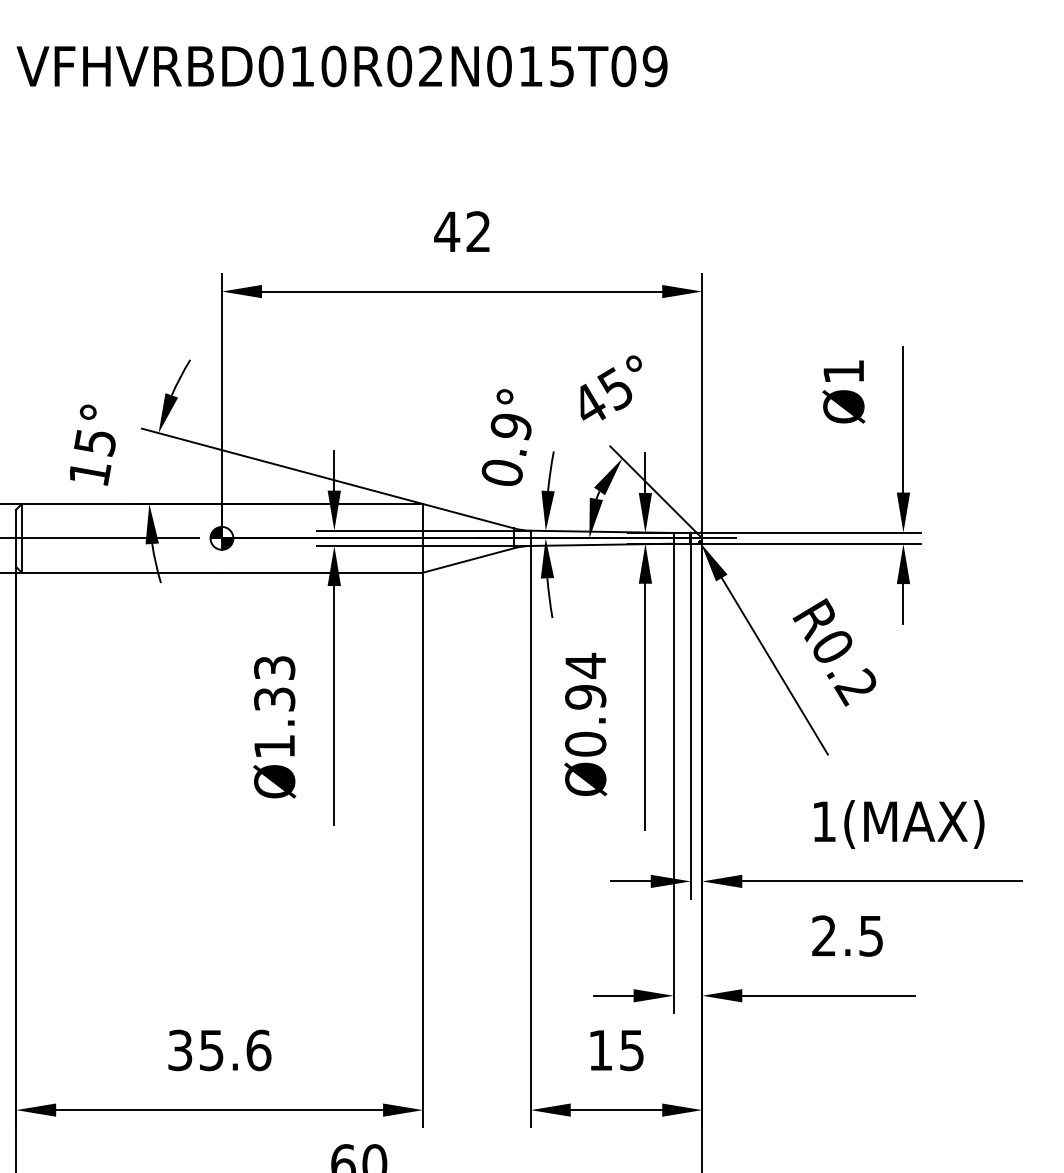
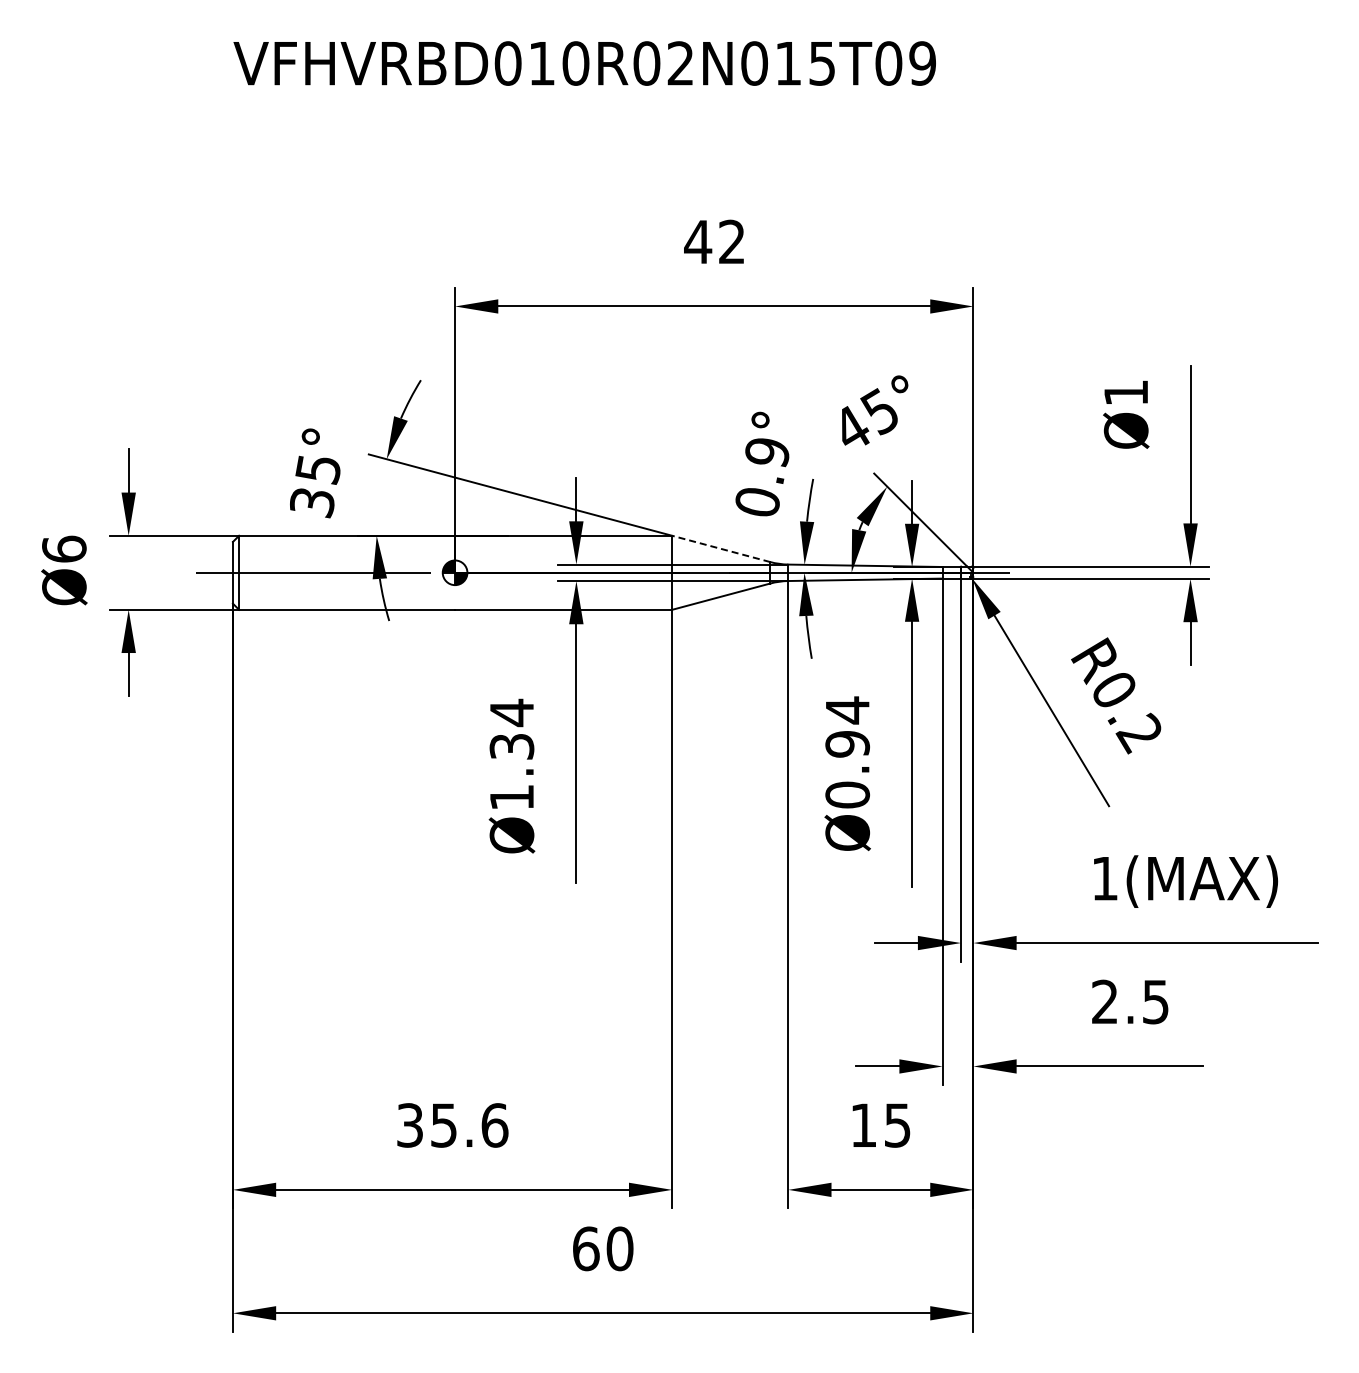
text: (89, 474) -> (312, 503), 15° -> 35°
line: (468, 515) -> (721, 548), solid -> dashed
text: (274, 667) -> (511, 712), Ø1.33 -> Ø1.34

